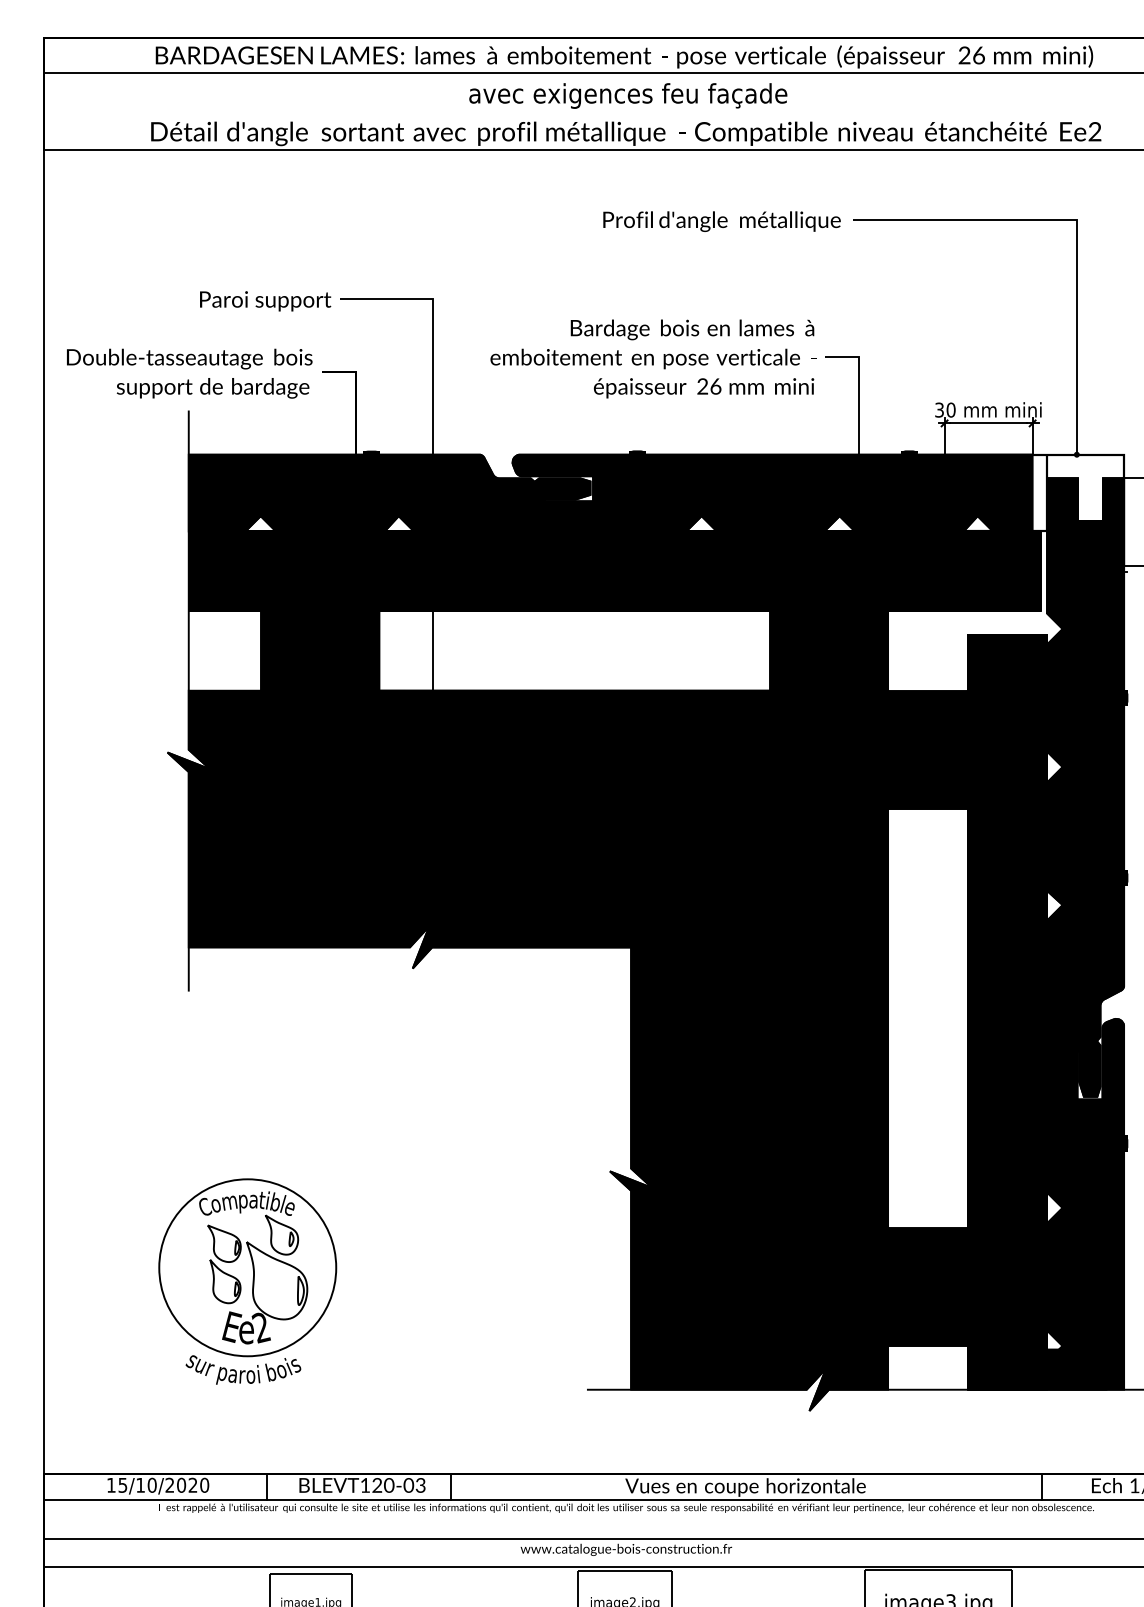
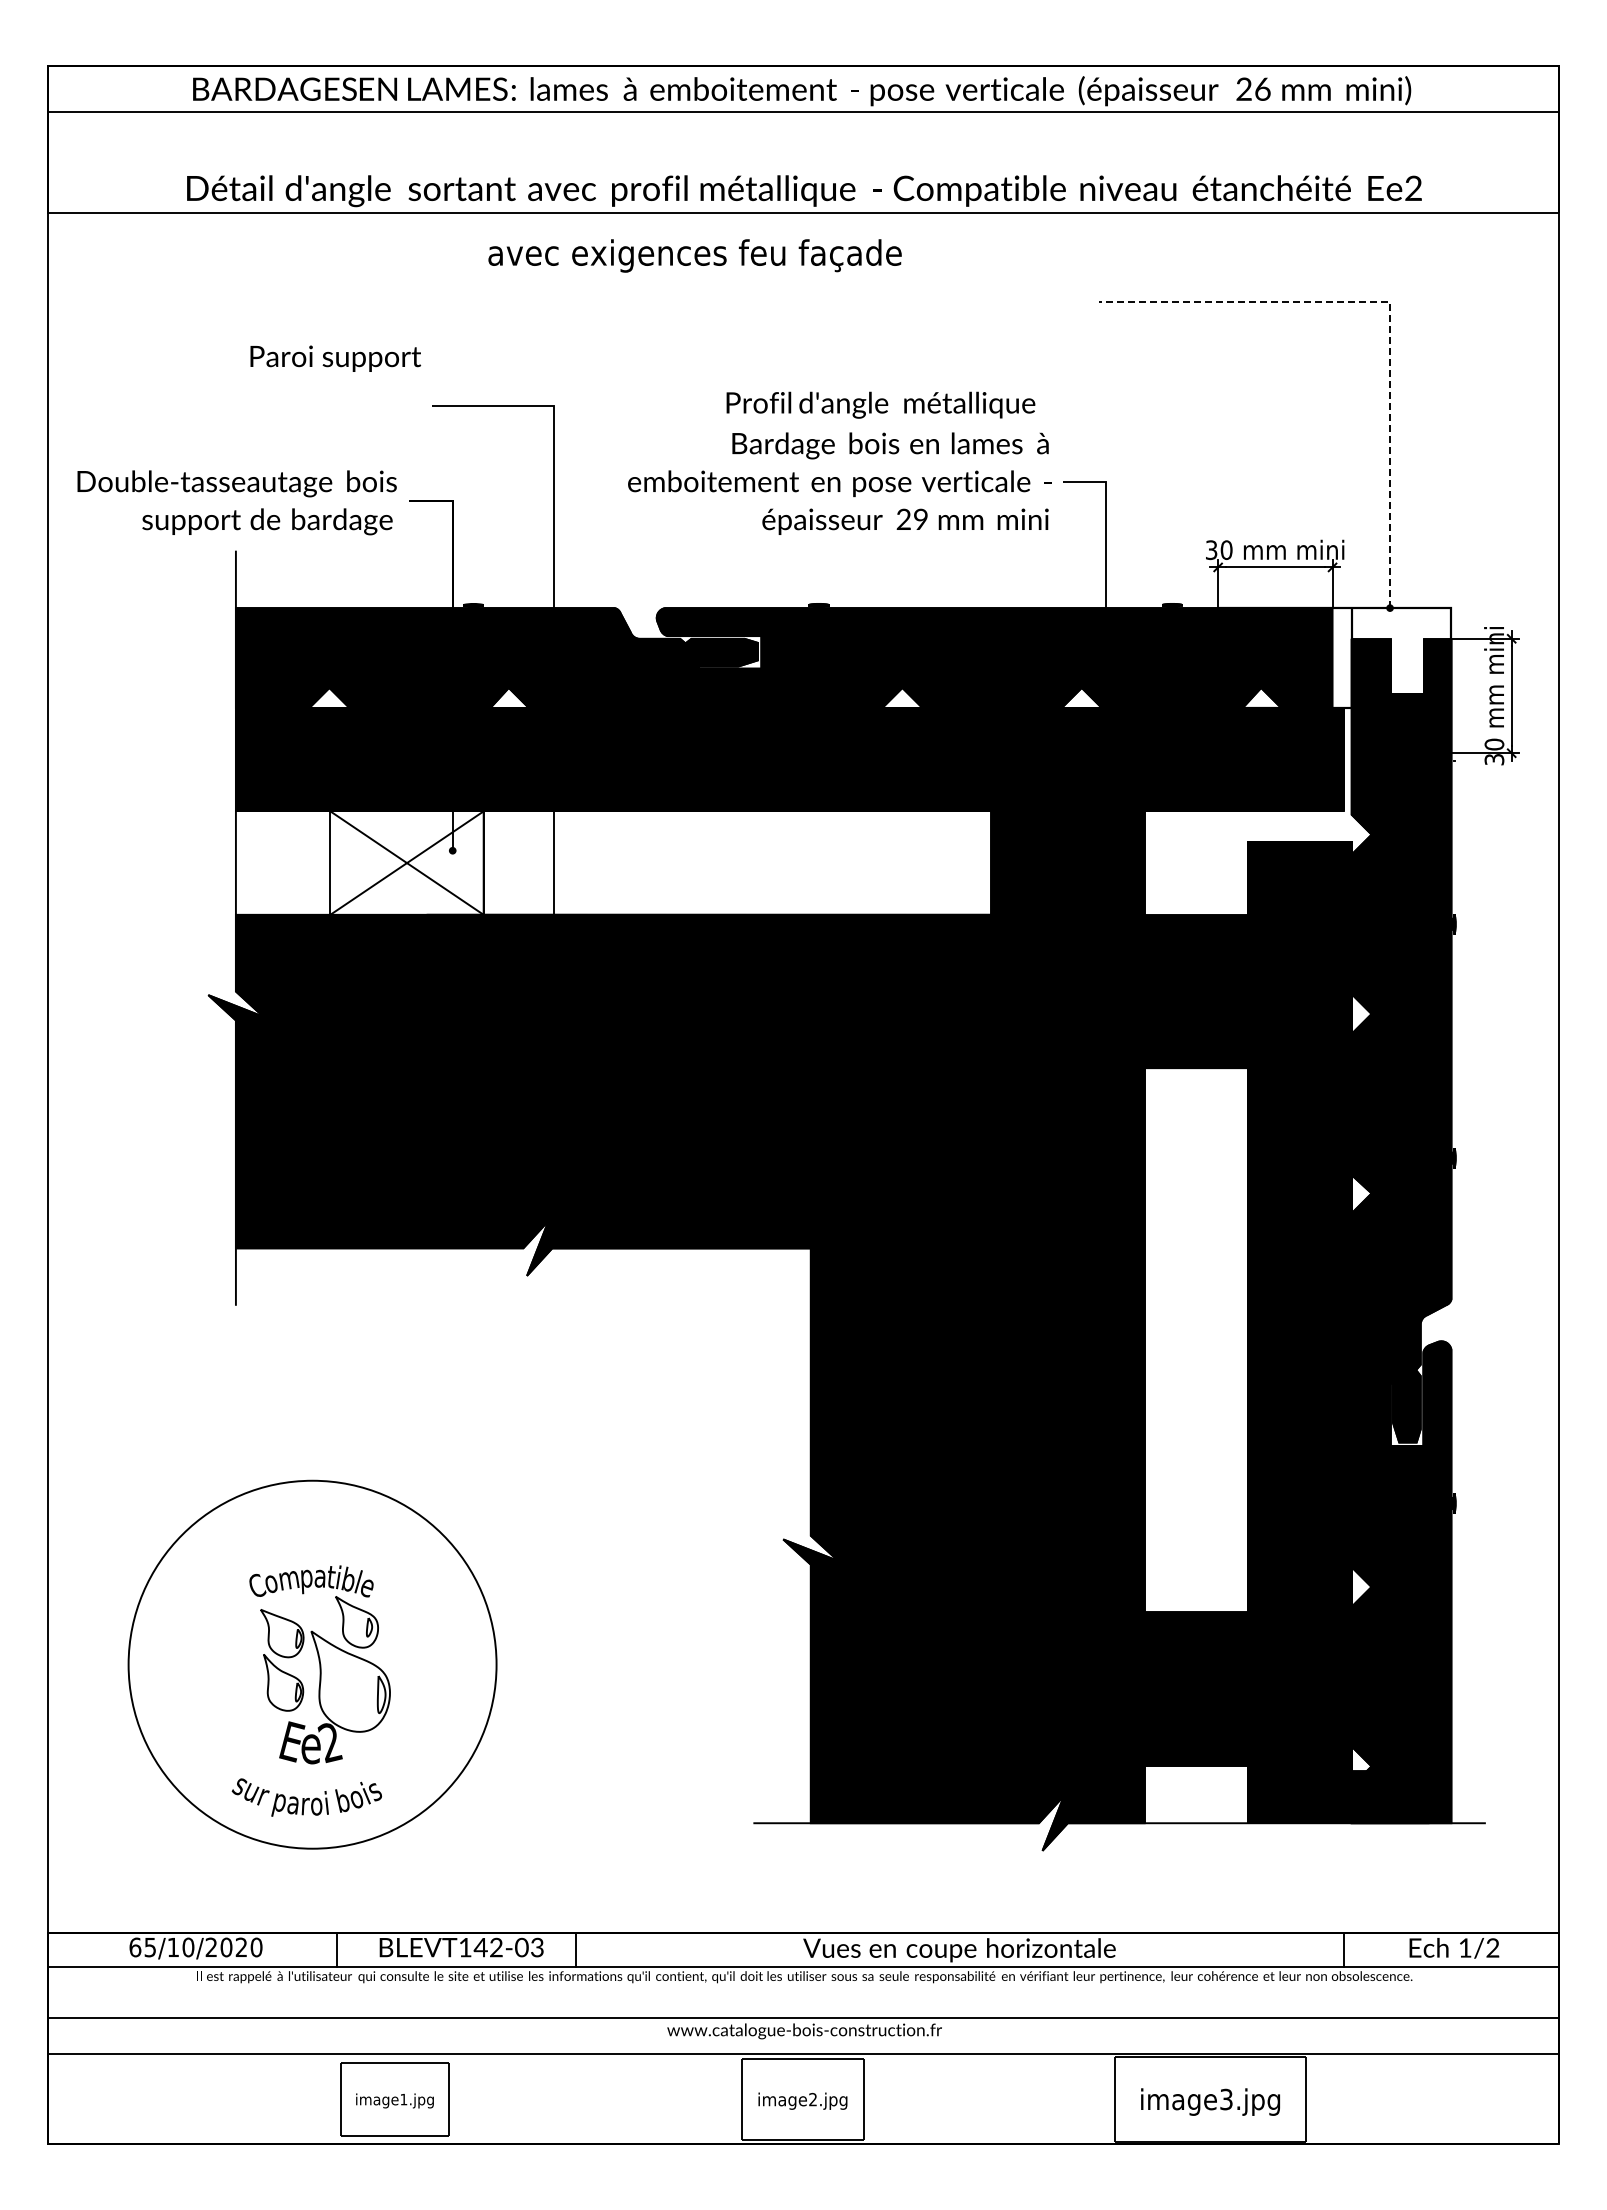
text: (627, 95) -> (694, 255), moved
text: (721, 221) -> (880, 404), moved
line: (1077, 224) -> (1390, 308), solid -> dashed
text: (265, 301) -> (335, 358), moved
text: (716, 386) -> (921, 519), 26 -> 29
fill: (320, 650) -> (406, 862), removed
circle: (247, 1267) -> (312, 1664), size x1.6
text: (111, 1485) -> (135, 1947), 15/10/2020 -> 65/10/2020
text: (383, 1485) -> (488, 1947), \c16711848;BLEVT120-03 -> \c16711848;BLEVT142-03

